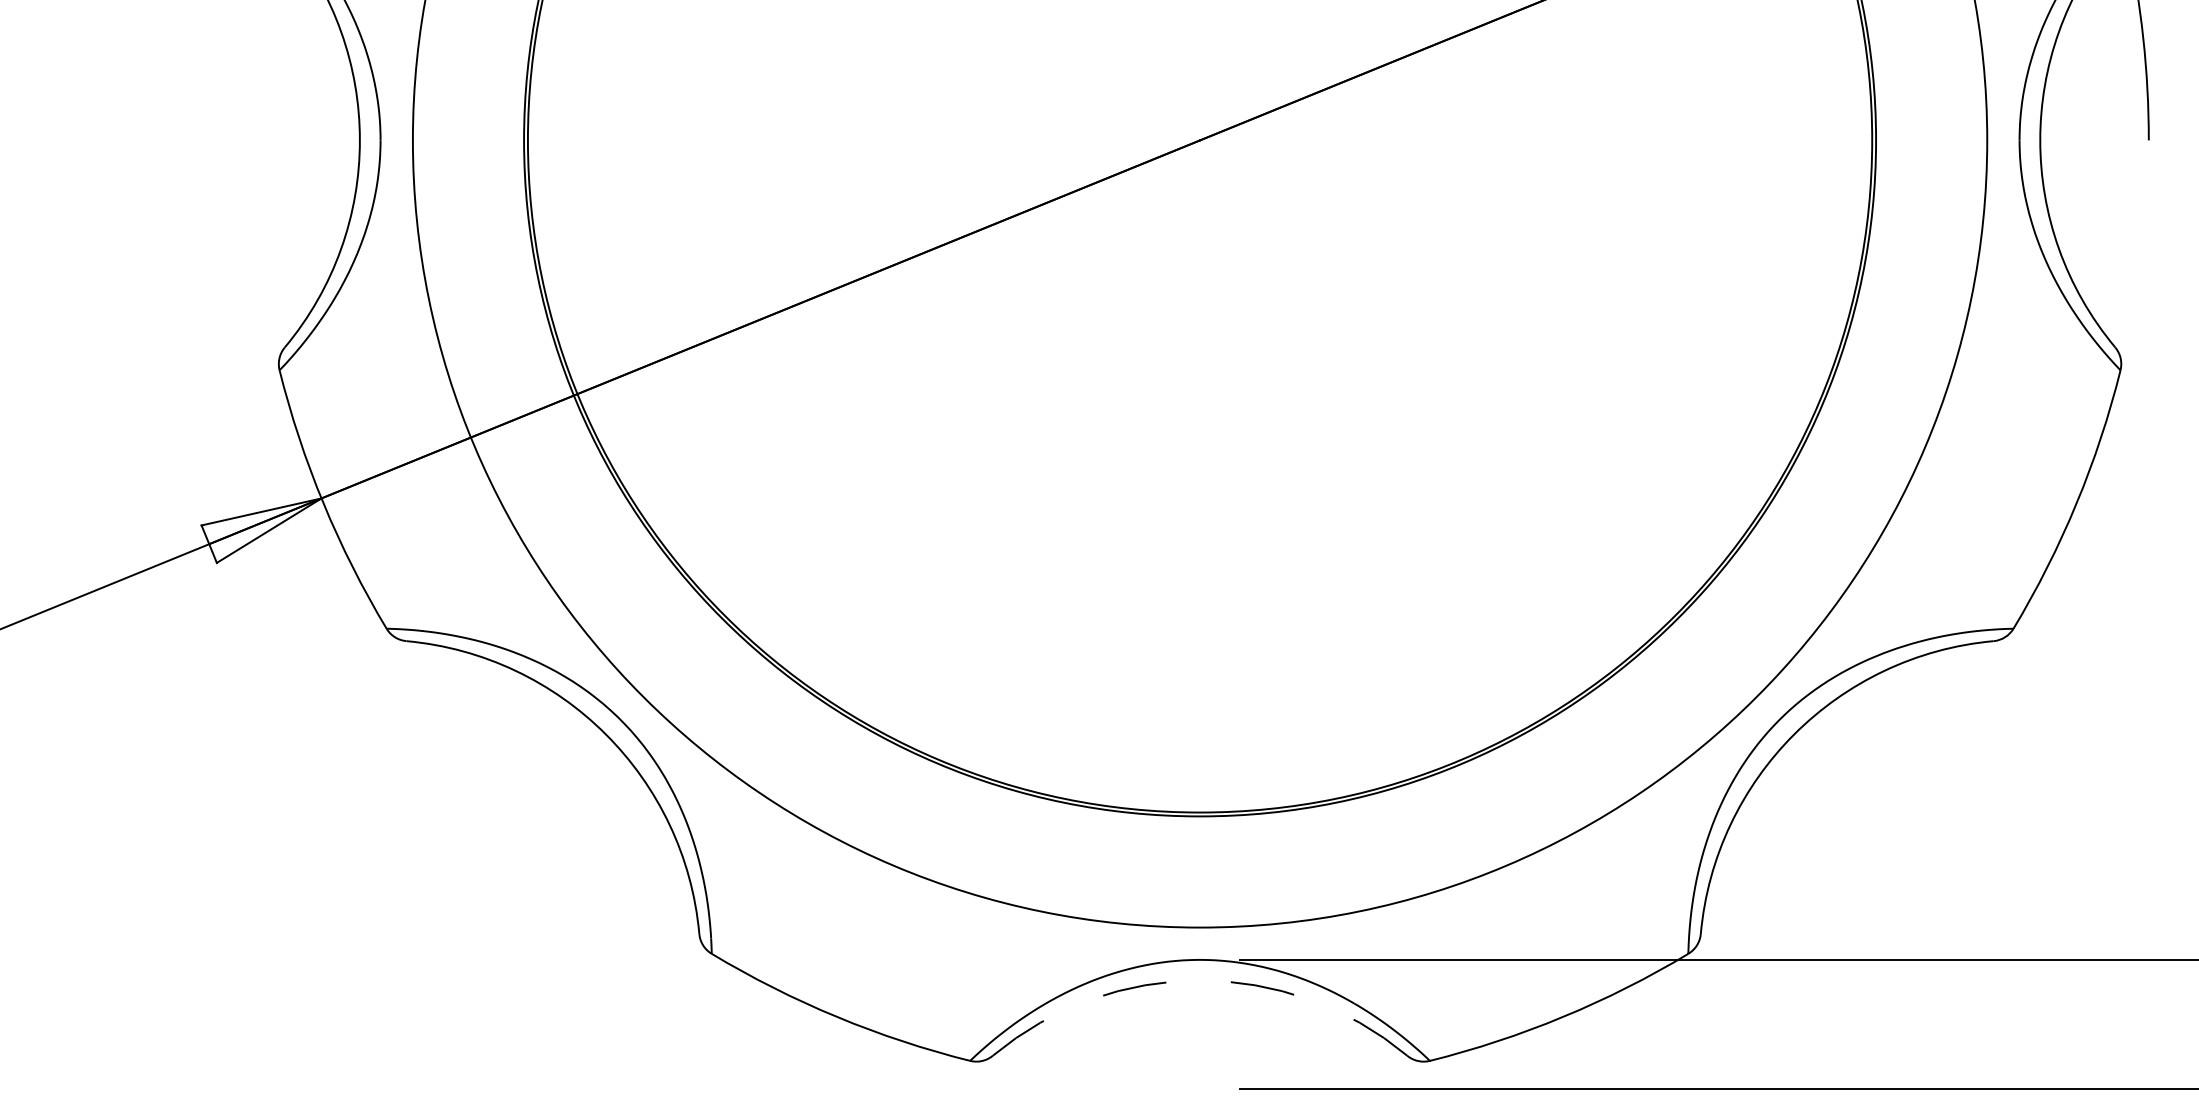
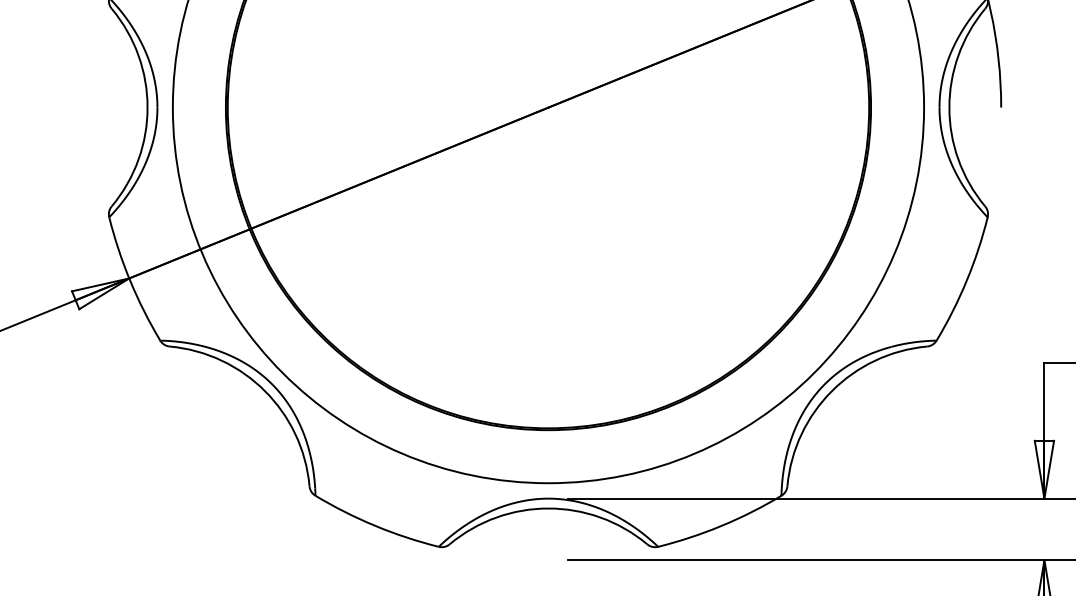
arc: (1200, 980) -> (548, 508), dashed -> solid

